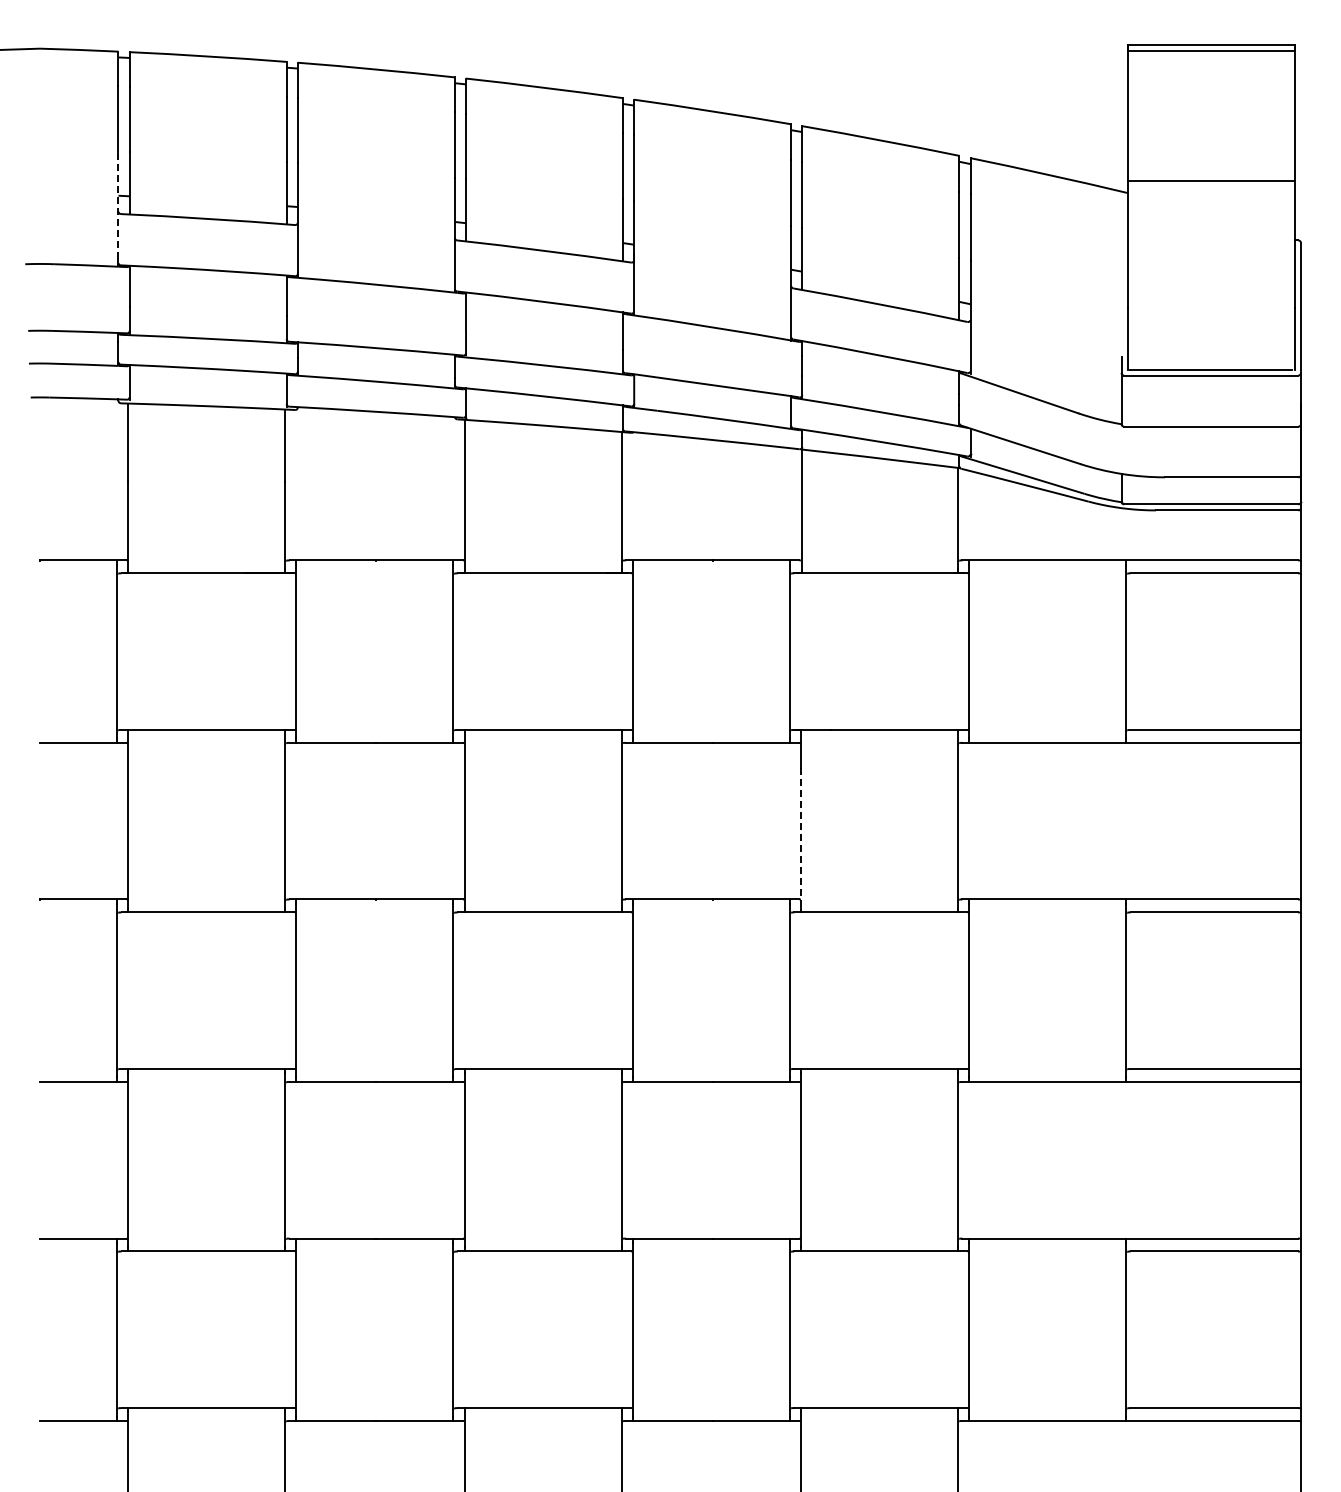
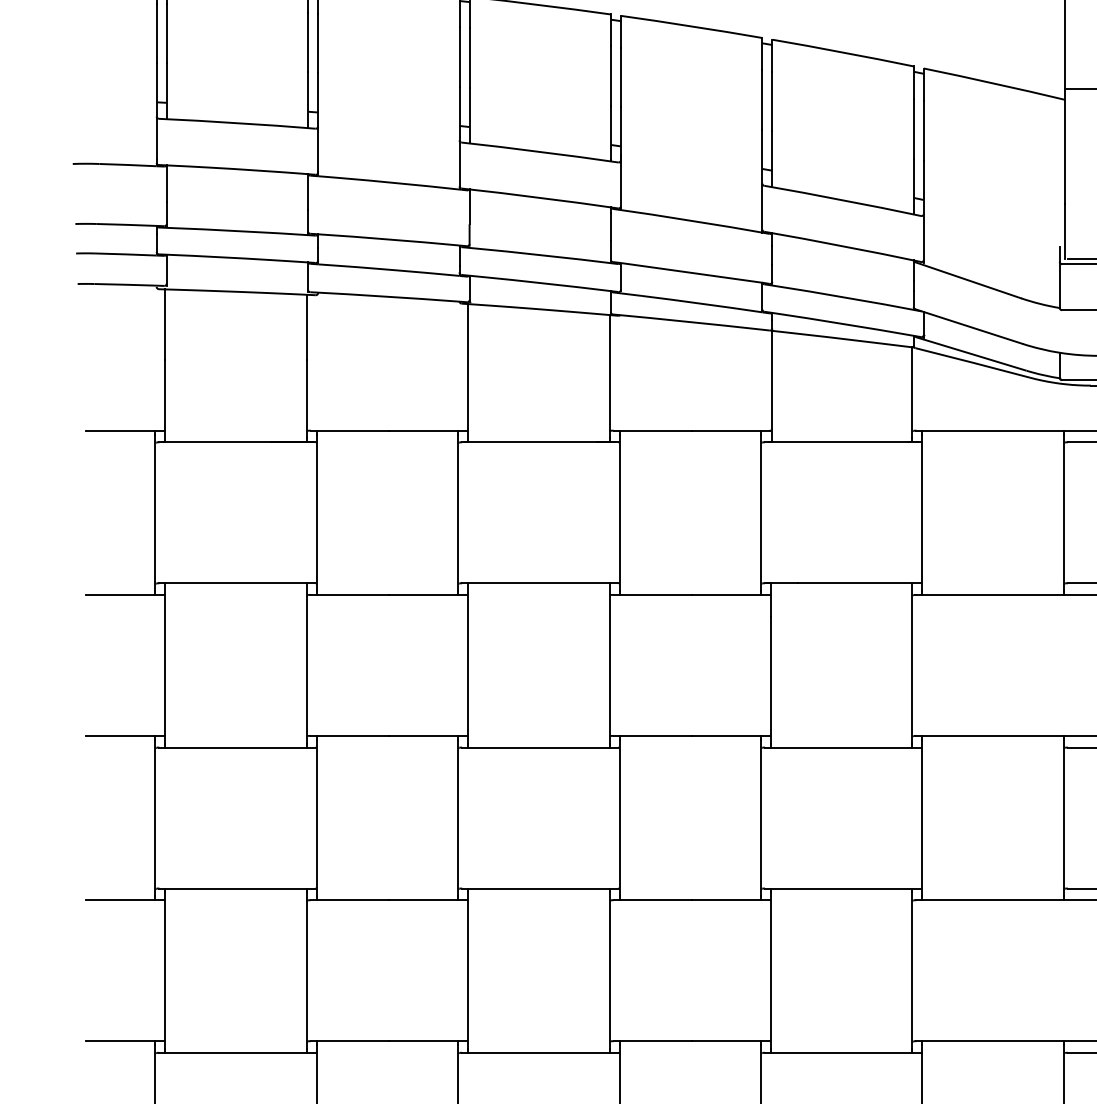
line: (118, 205) -> (156, 111), dashed -> solid
line: (800, 838) -> (770, 681), dashed -> solid

